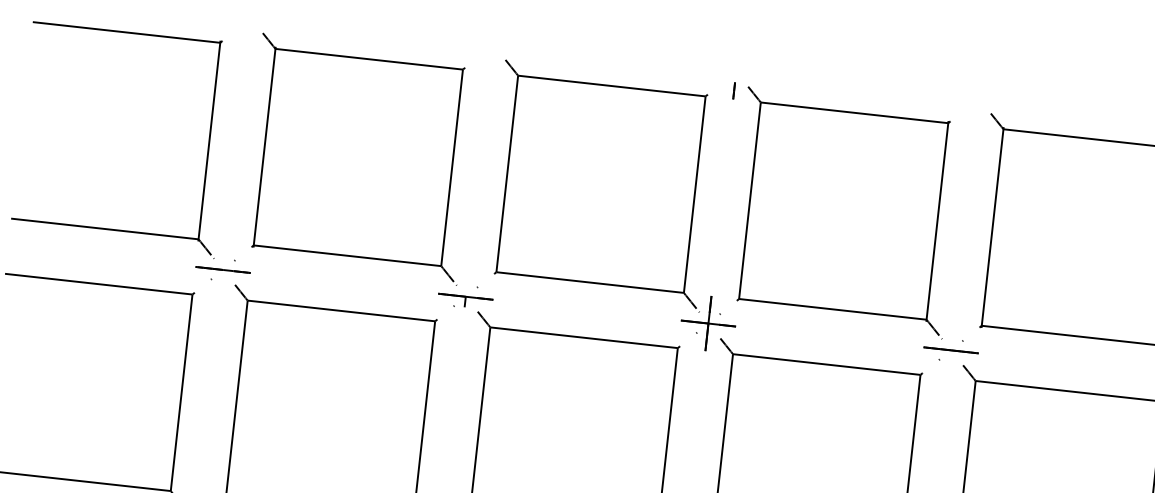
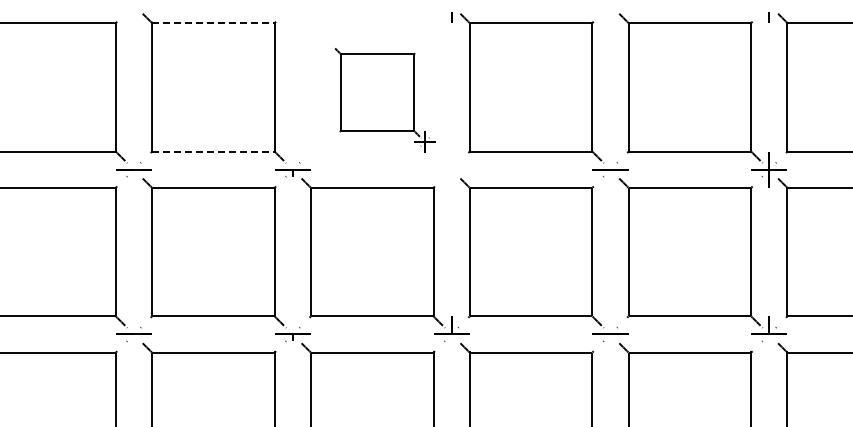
line: (369, 59) -> (213, 23), solid -> dashed
part: (619, 206) -> (385, 100), size x0.6
line: (347, 255) -> (213, 151), solid -> dashed

